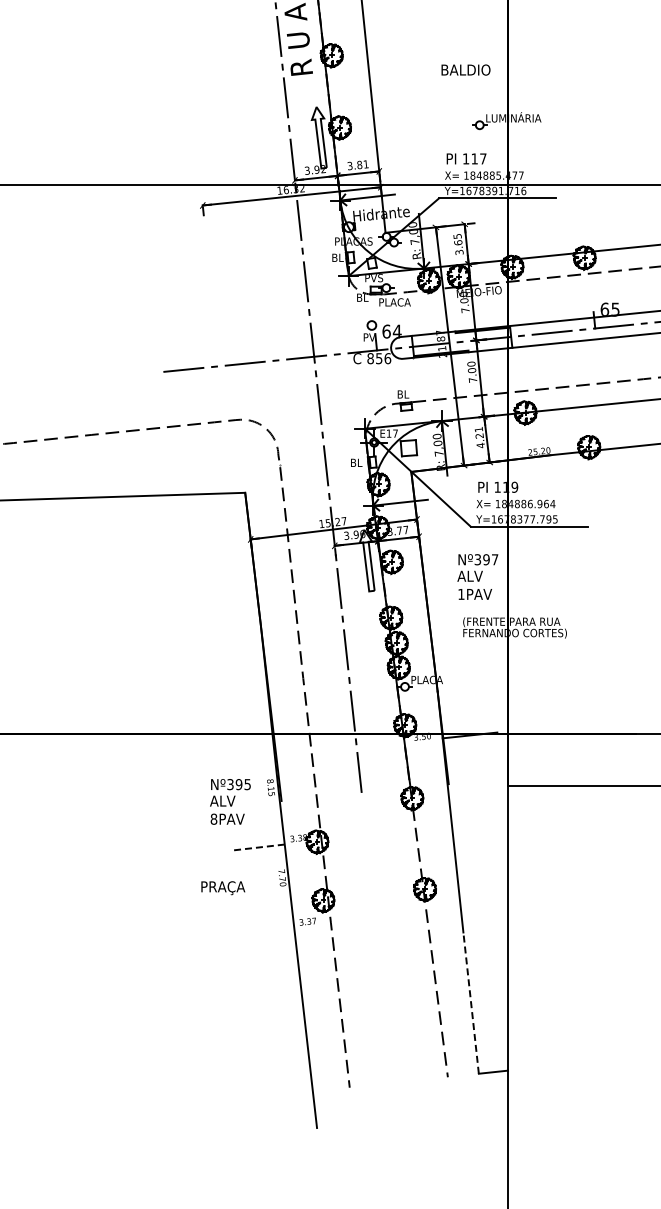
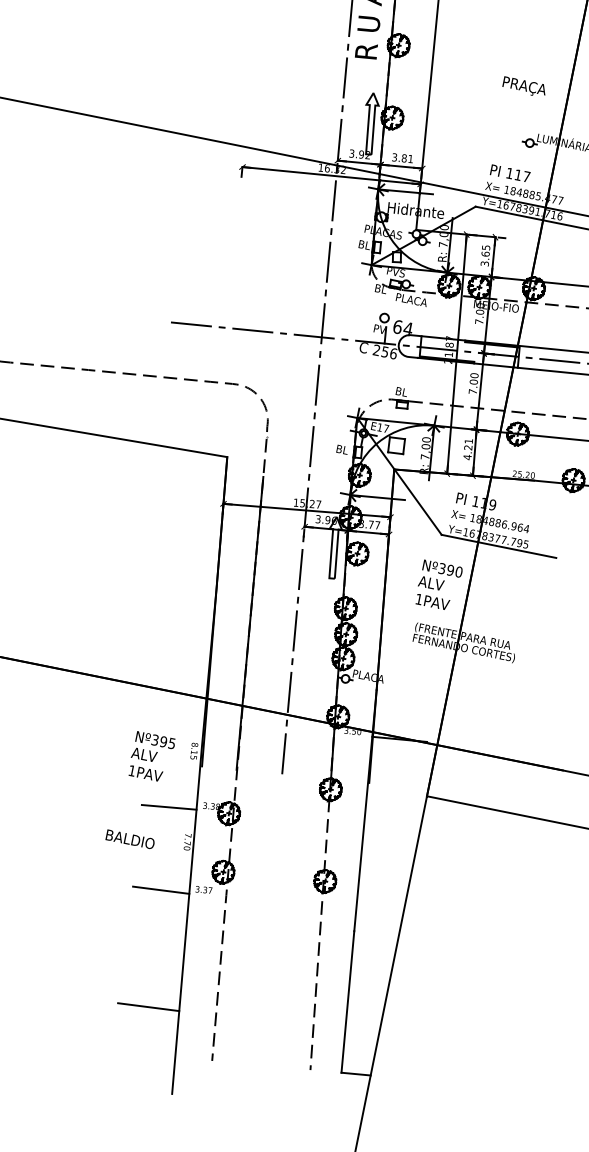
text: (466, 71) -> (527, 87), BALDIO -> PRAÇA
text: (370, 358) -> (376, 350), 856 -> 256
text: (494, 559) -> (458, 571), Nº397 -> Nº390
line: (300, 651) -> (250, 623), added
text: (213, 818) -> (131, 770), 8PAV -> 1PAV
line: (257, 847) -> (169, 807), dashed -> solid
text: (226, 888) -> (130, 841), PRAÇA -> BALDIO
line: (265, 930) -> (160, 890), added
line: (471, 1002) -> (348, 1001), dashed -> solid
line: (276, 1047) -> (148, 1007), added

